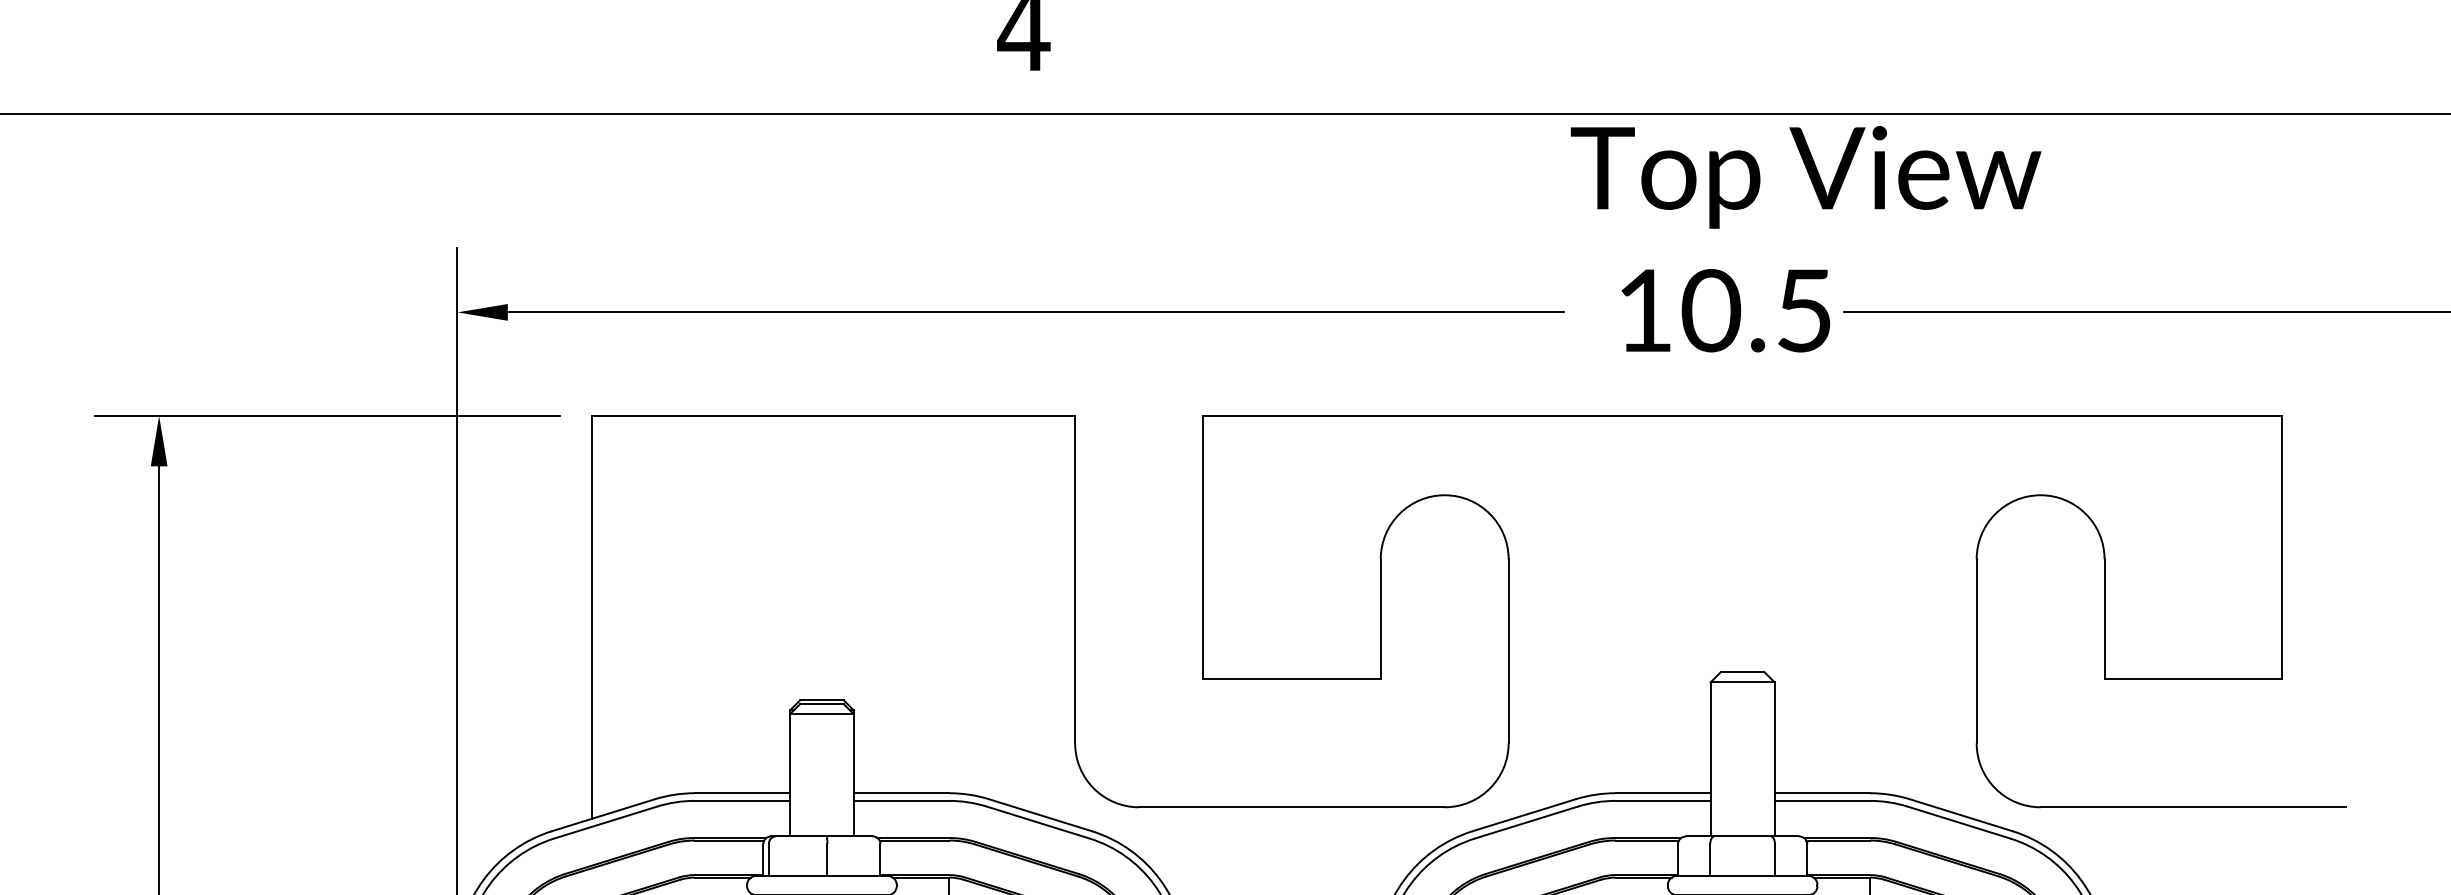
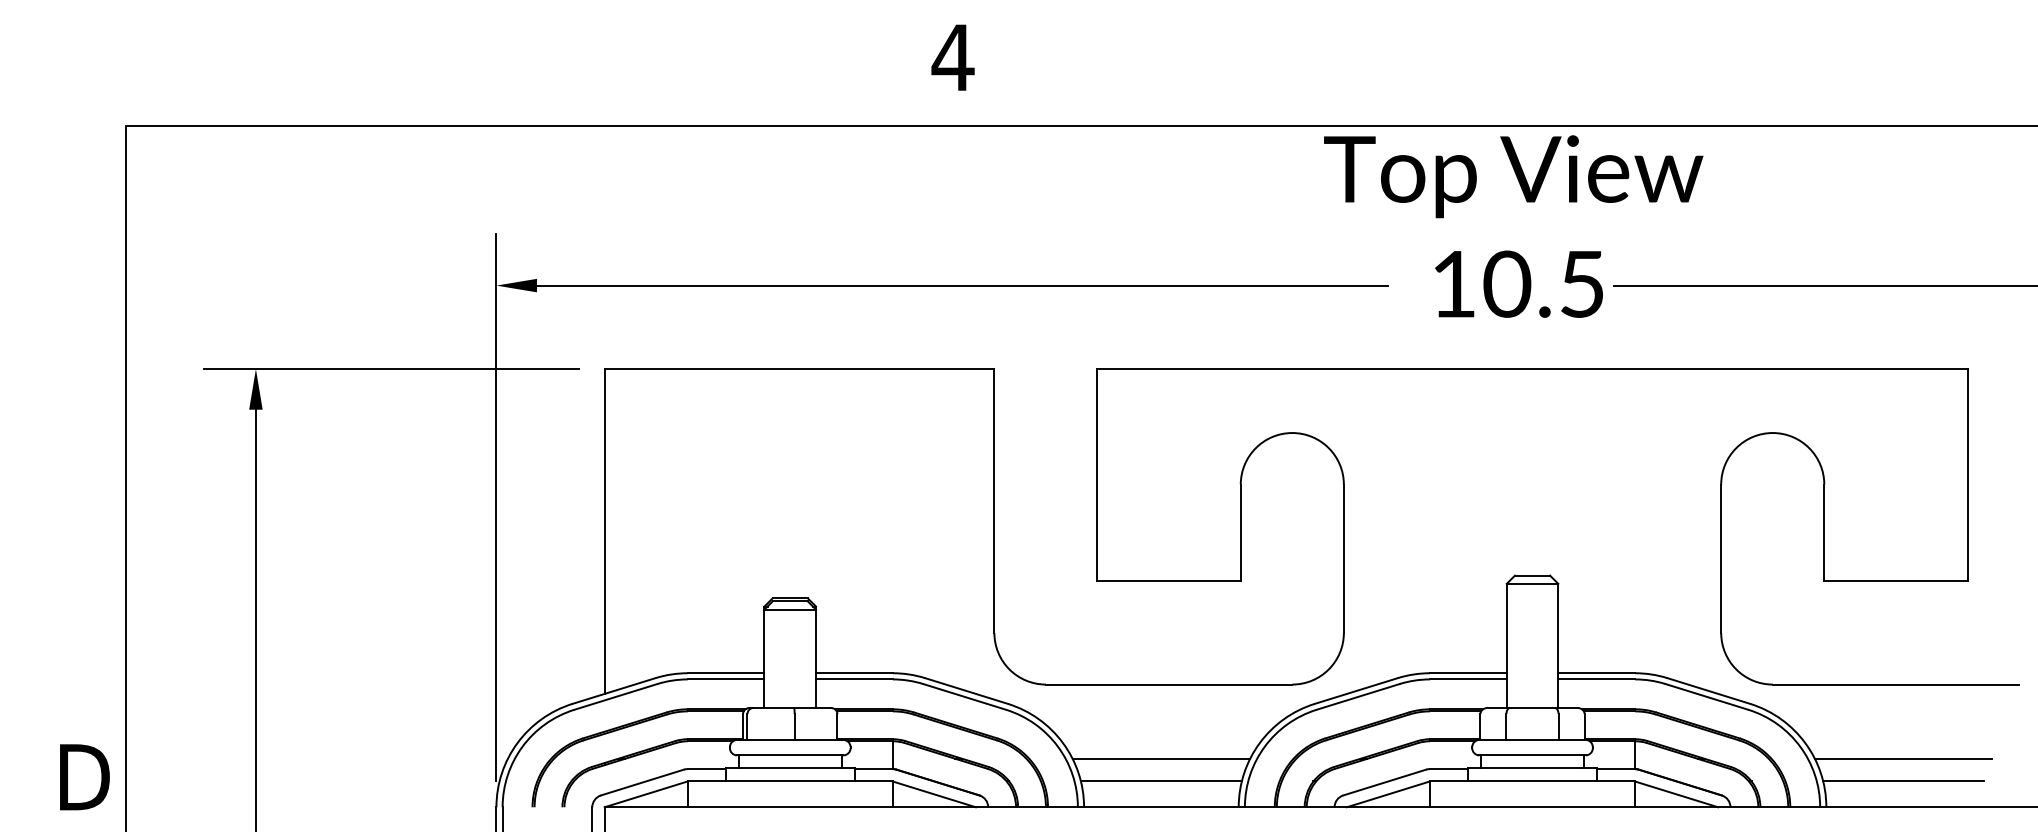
text: (1805, 177) -> (1513, 176), moved

